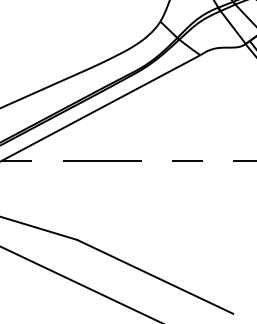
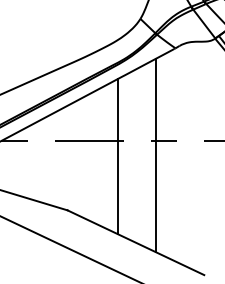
line: (177, 177) -> (155, 155), added
line: (134, 178) -> (117, 156), added

